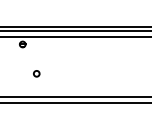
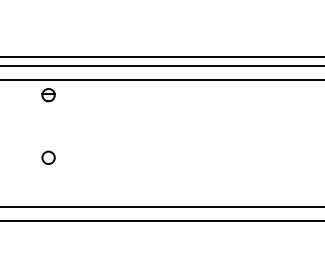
circle: (36, 73) -> (48, 157), moved

